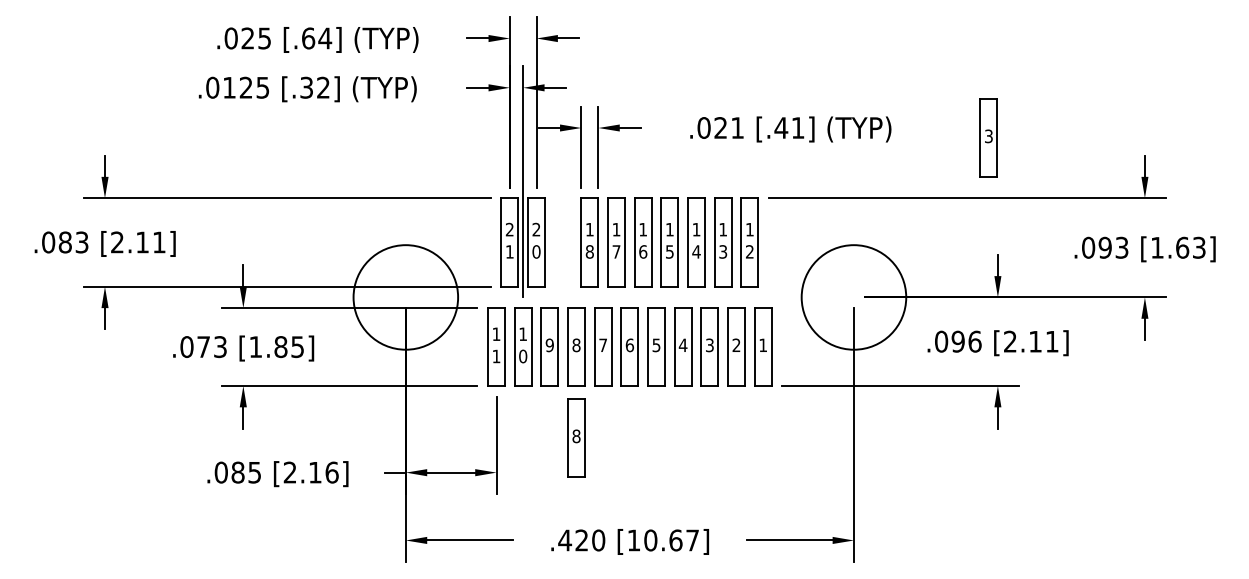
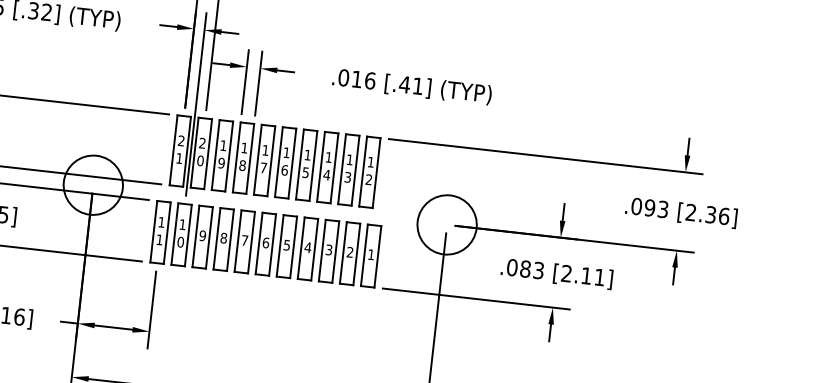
text: (729, 127) -> (363, 79), .021 -> .016
part: (988, 137) -> (567, 110), removed
part: (563, 242) -> (222, 155), added
text: (1178, 247) -> (707, 214), [1.63] -> [2.36]
circle: (405, 297) -> (93, 185), size x0.71
circle: (853, 297) -> (446, 224), size x0.71
text: (966, 341) -> (532, 269), .096 -> .083
part: (576, 437) -> (215, 310), removed

